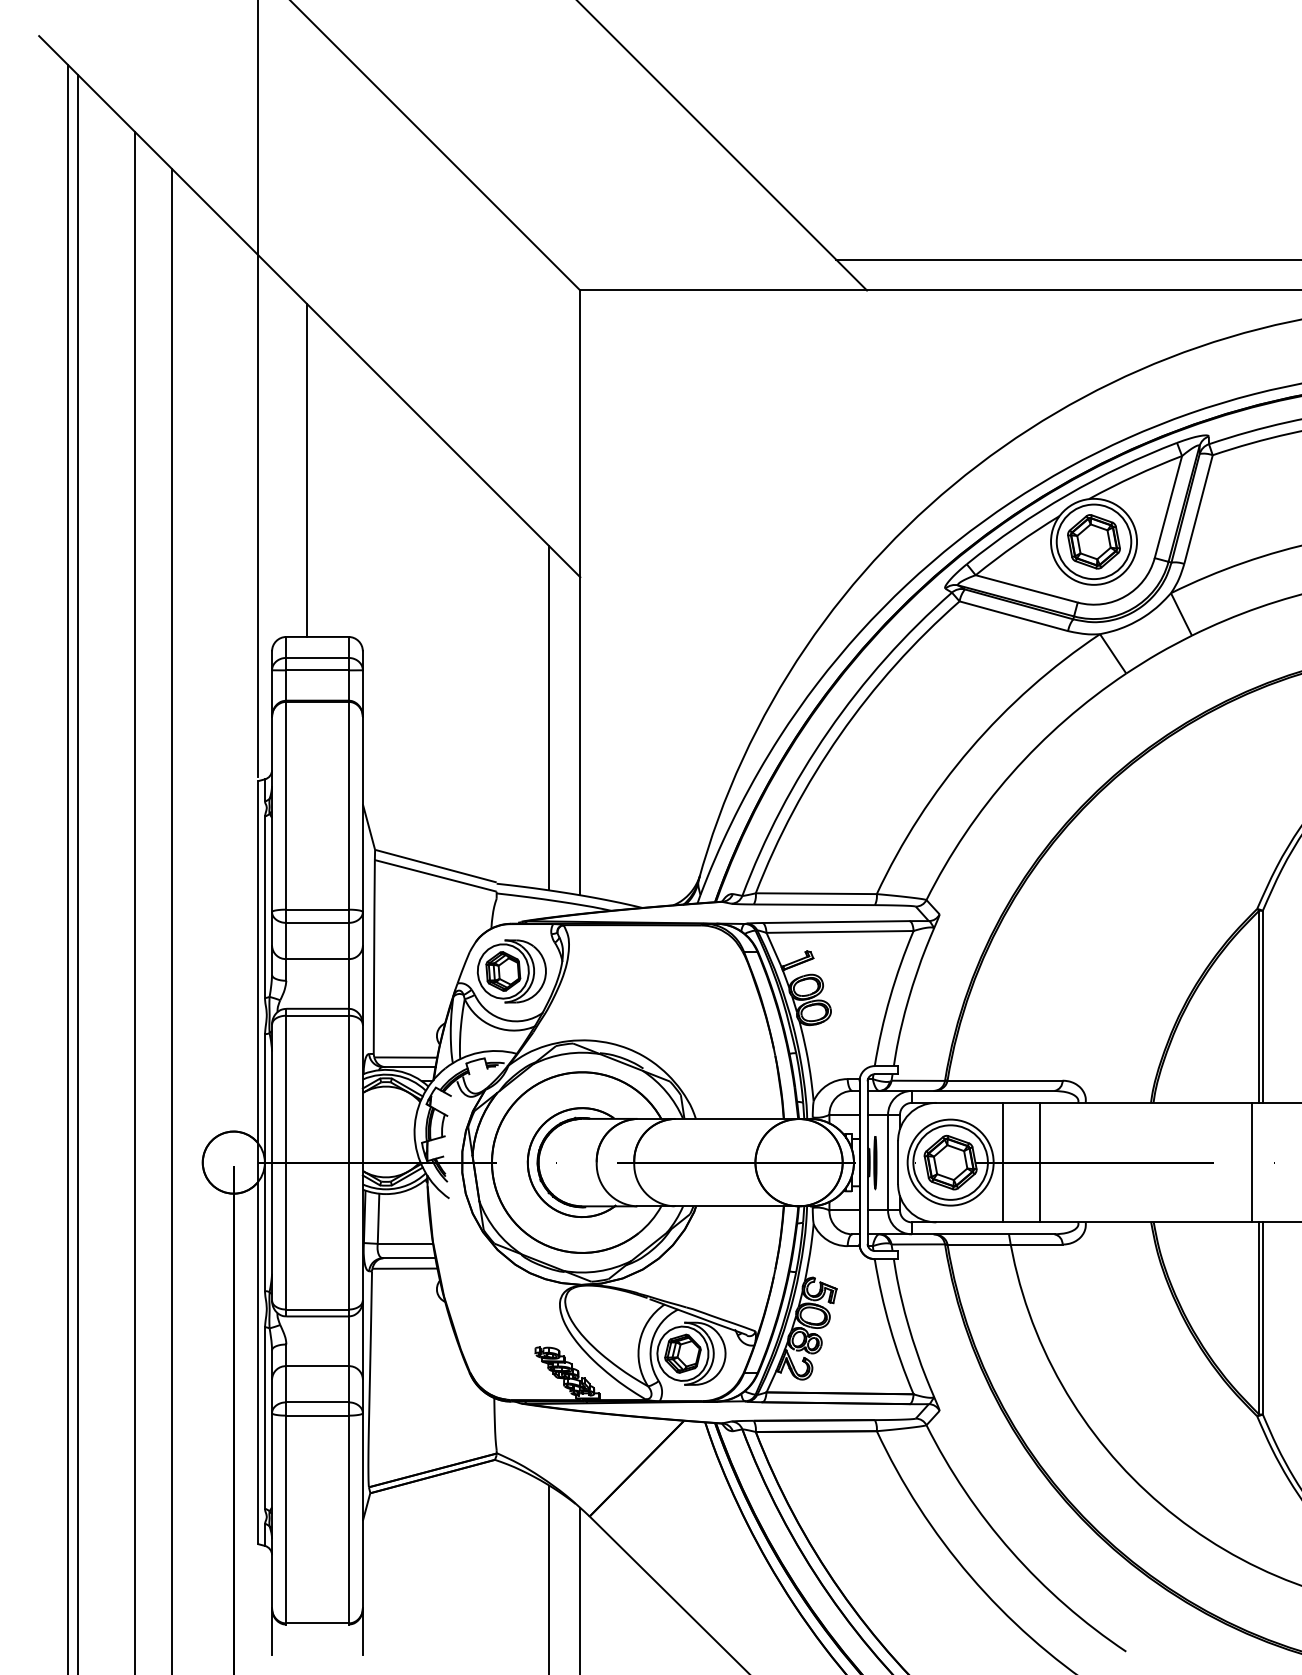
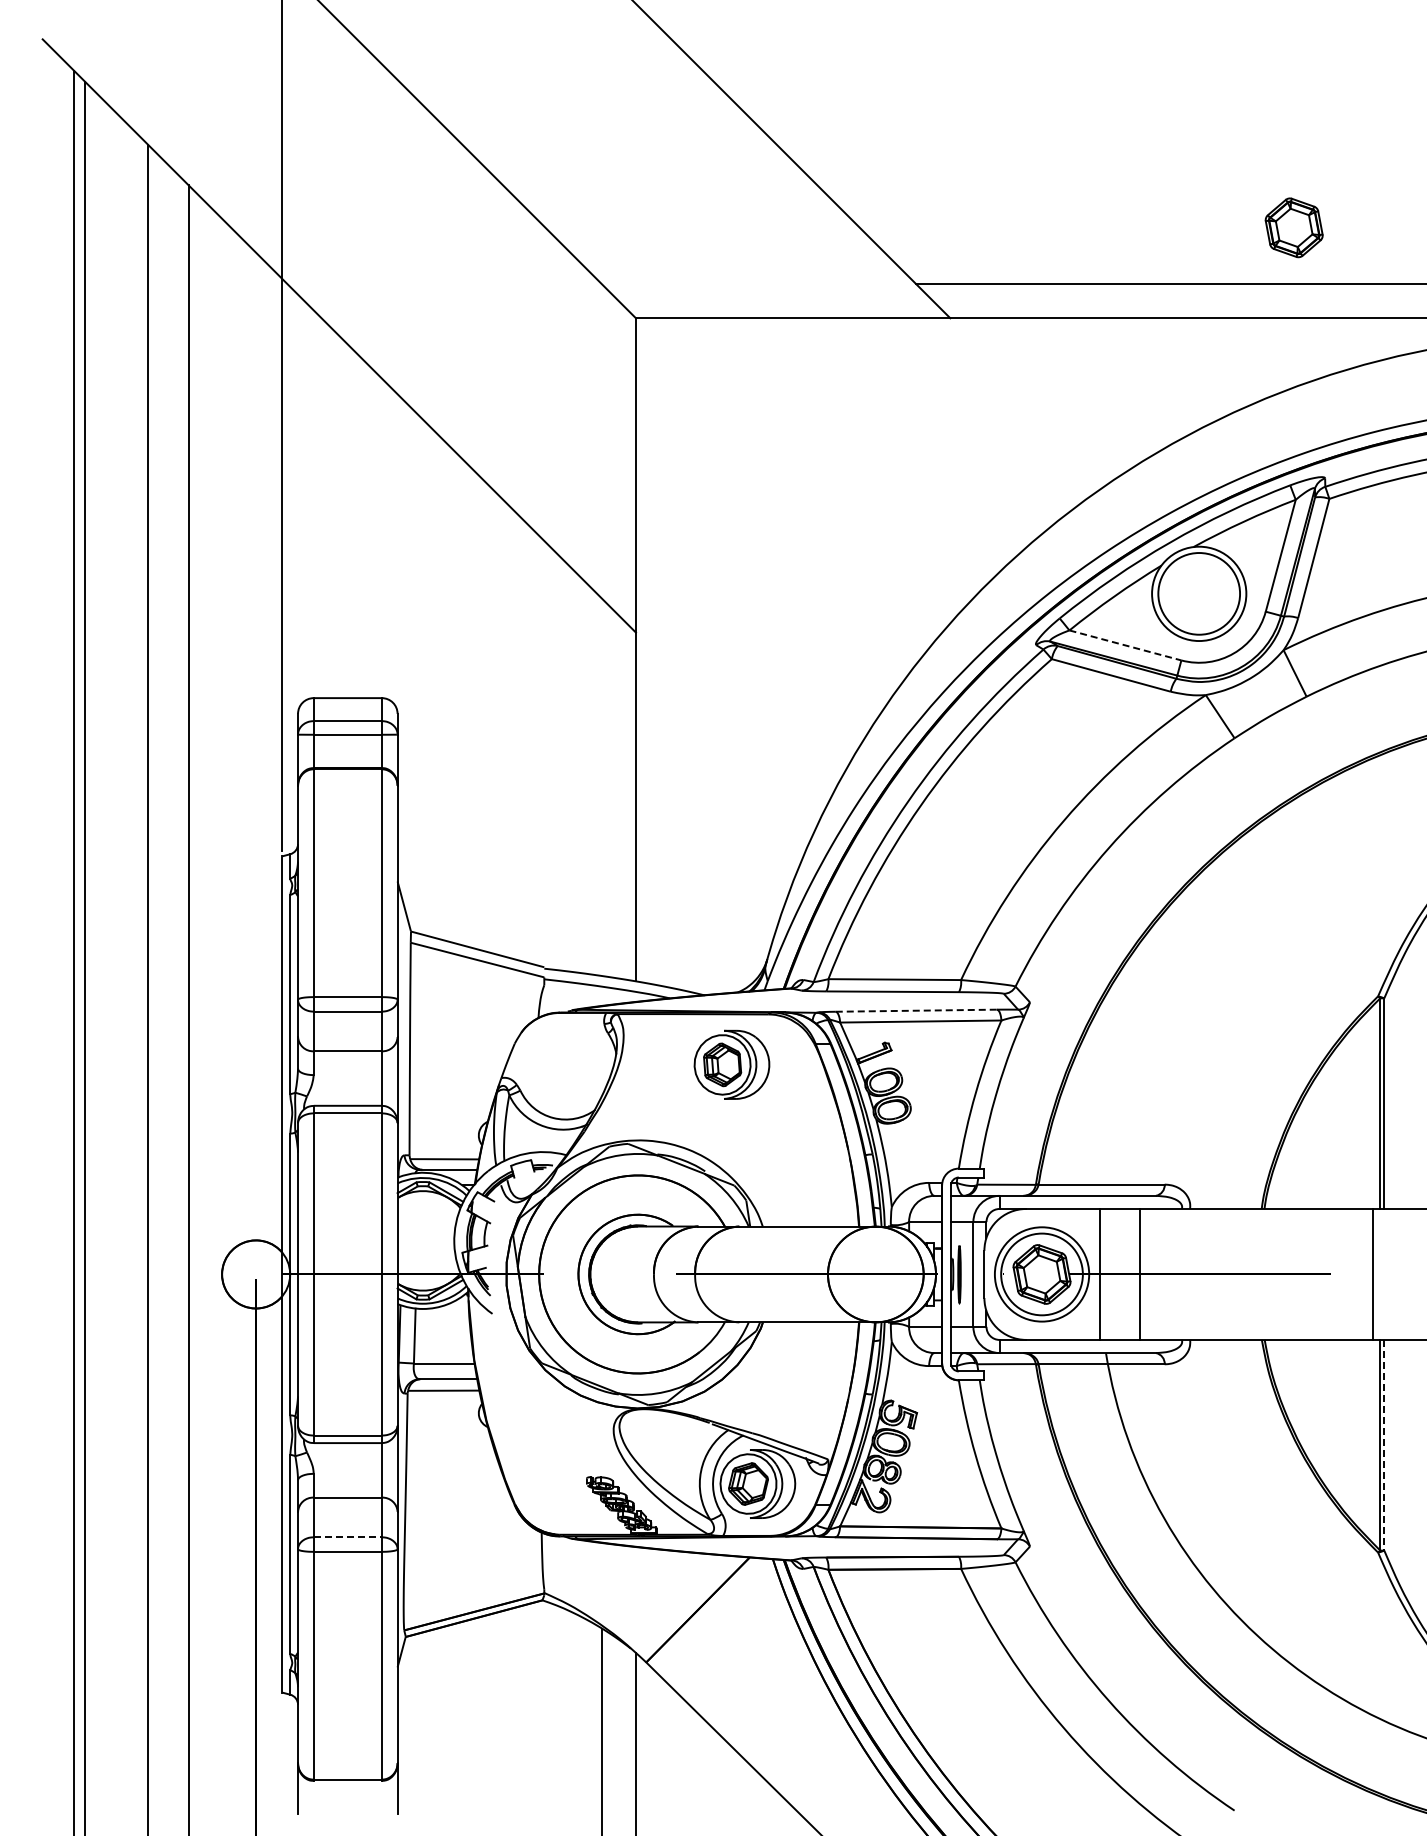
line: (307, 470) -> (336, 515), removed
part: (1093, 541) -> (1293, 227), moved
line: (1026, 588) -> (1125, 645), solid -> dashed
line: (548, 718) -> (601, 787), removed
line: (836, 921) -> (916, 1010), solid -> dashed
part: (511, 971) -> (731, 1064), moved
line: (1263, 1318) -> (1384, 1445), solid -> dashed
line: (318, 1402) -> (348, 1537), solid -> dashed

